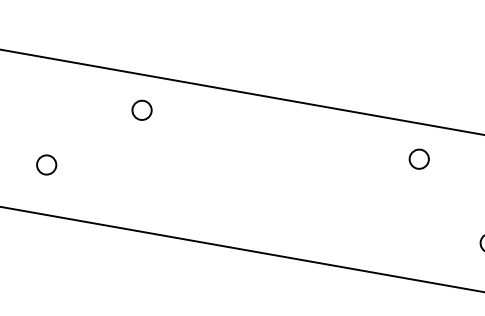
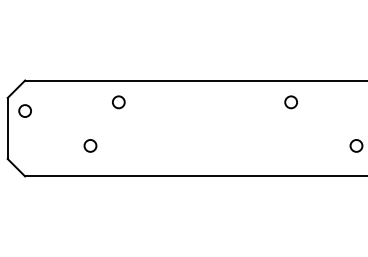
circle: (141, 110) -> (118, 102), moved
circle: (418, 159) -> (290, 102), moved
circle: (46, 164) -> (90, 145), moved

